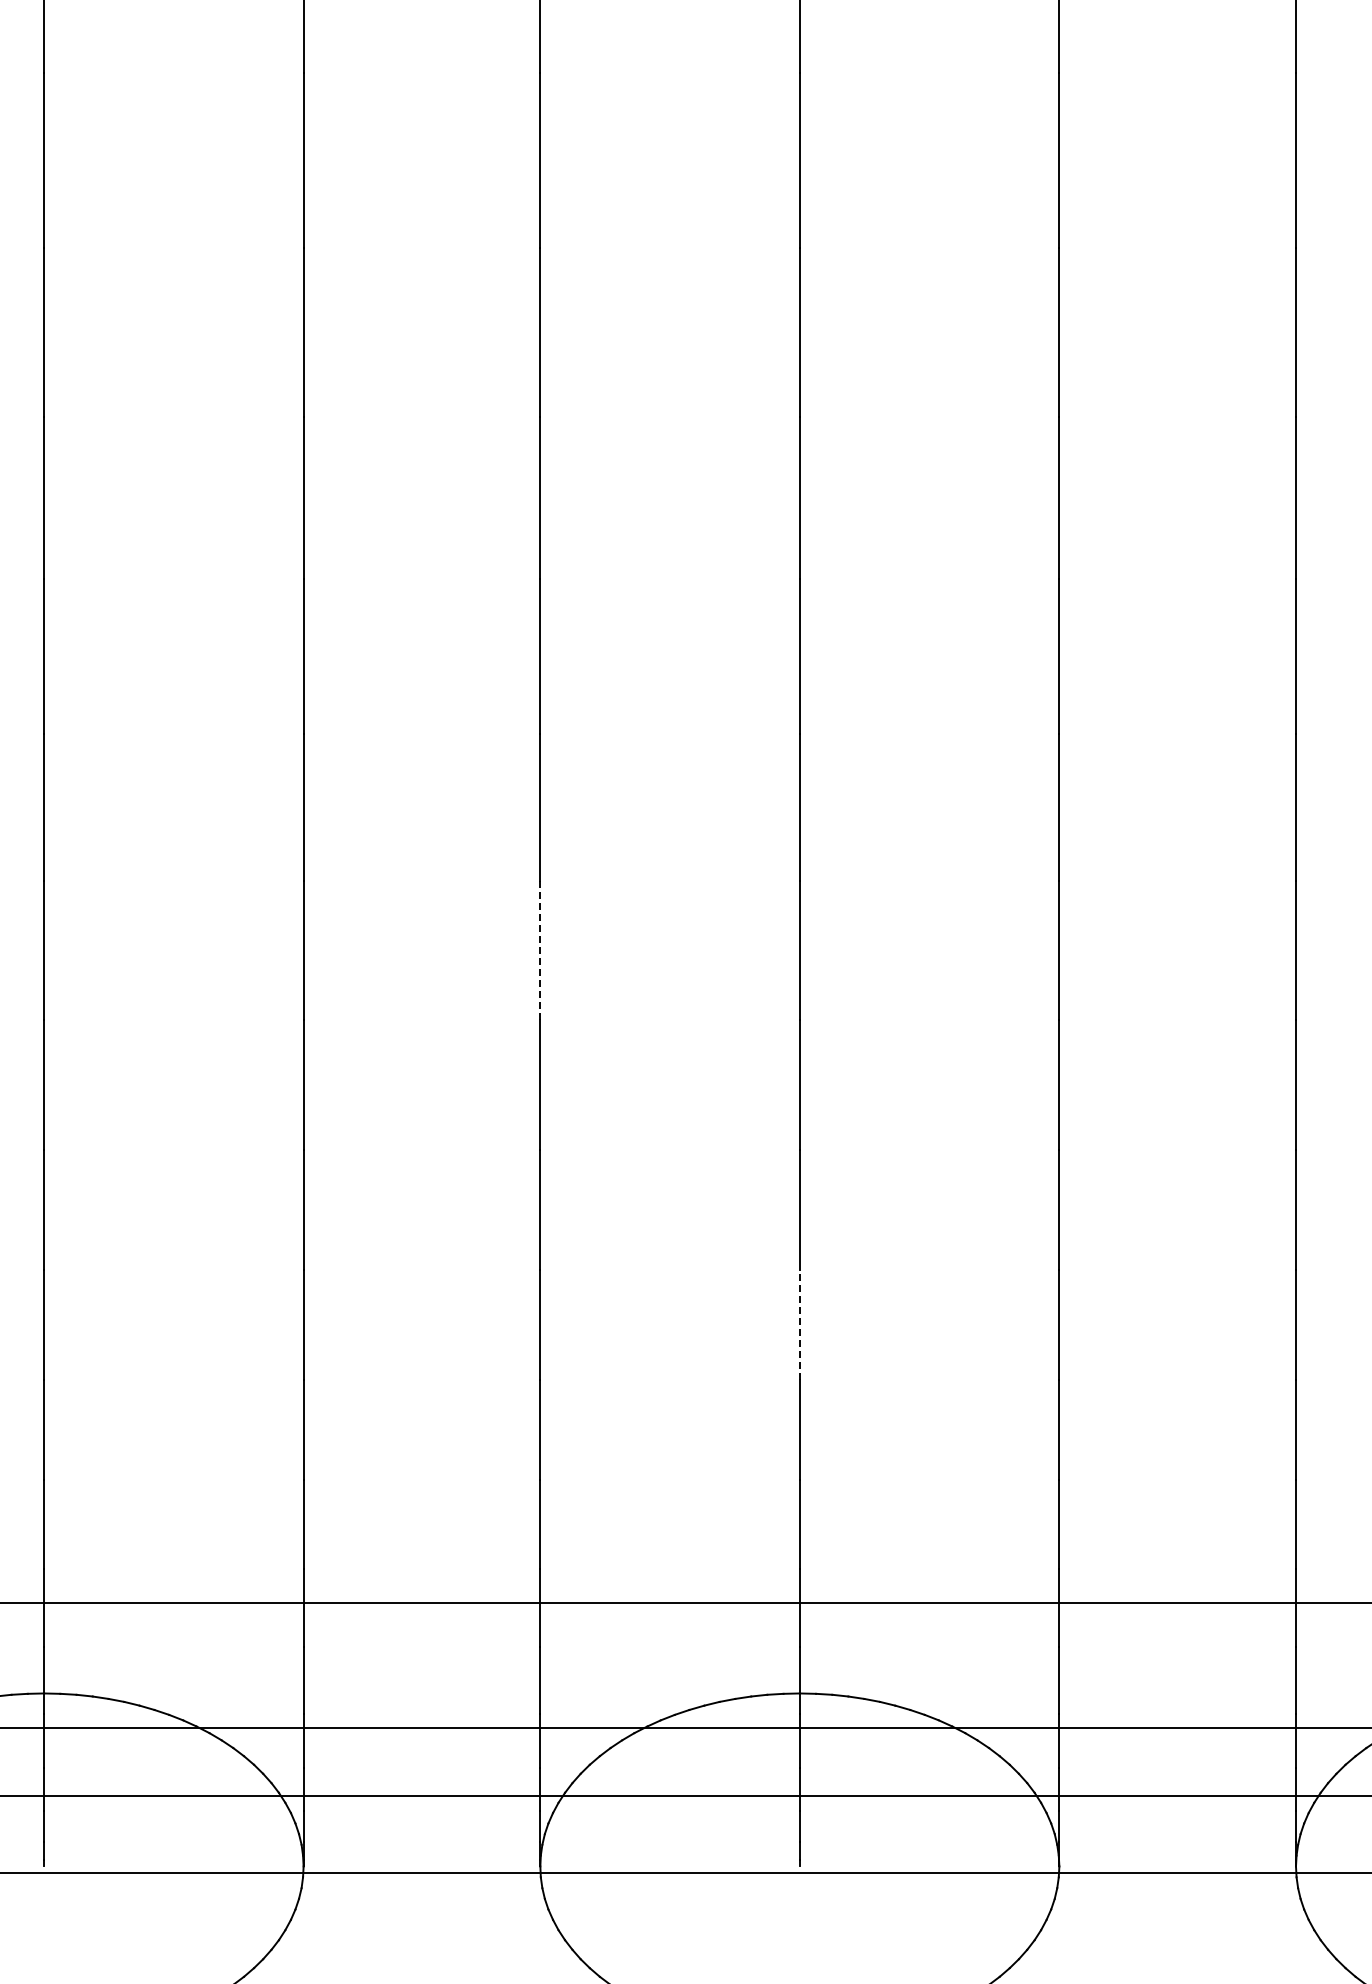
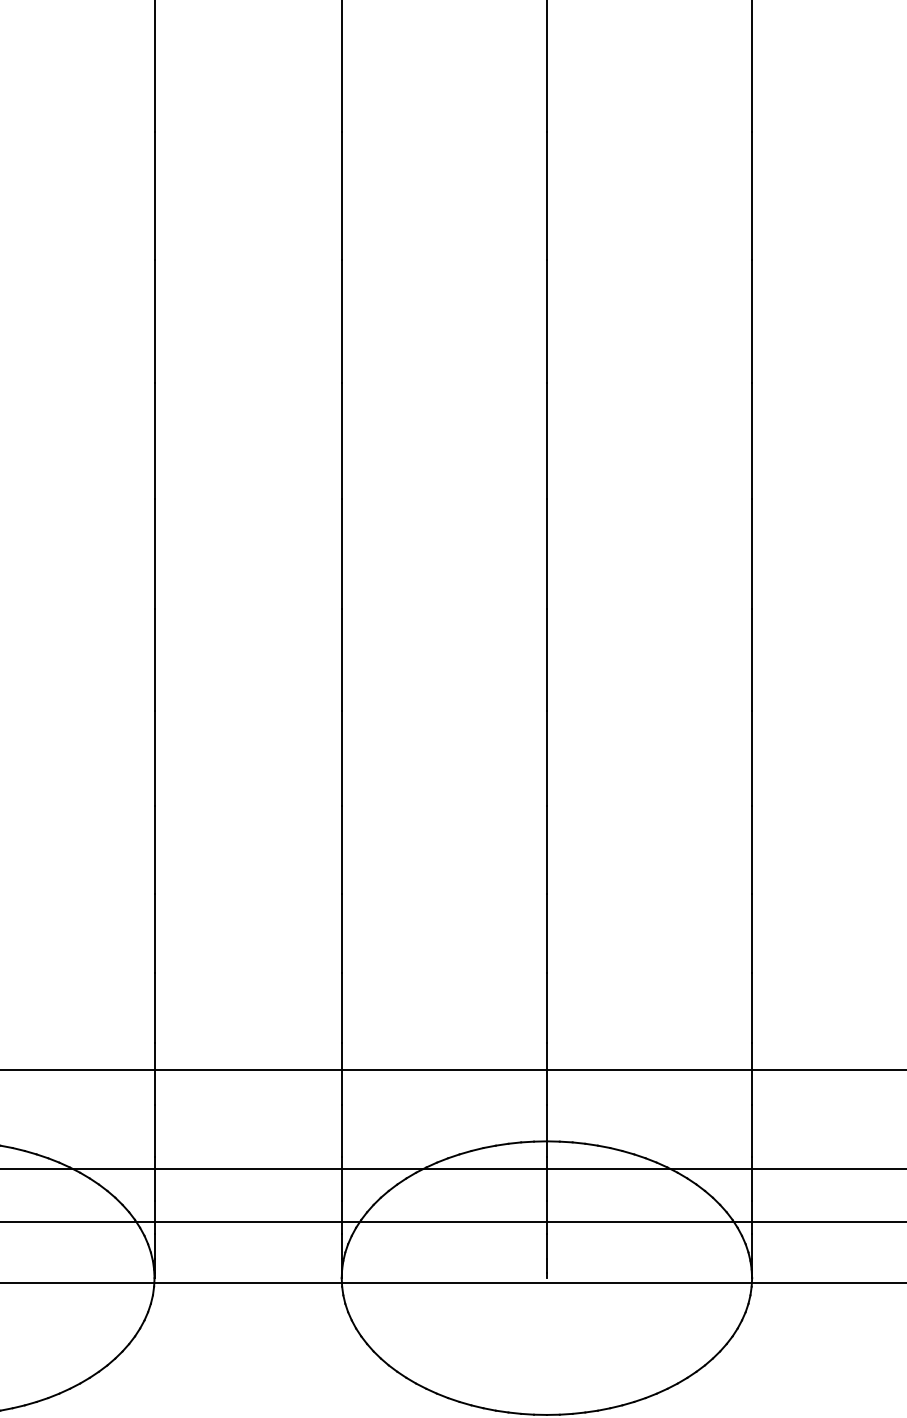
line: (540, 950) -> (341, 553), dashed -> solid
line: (799, 1324) -> (546, 849), dashed -> solid

